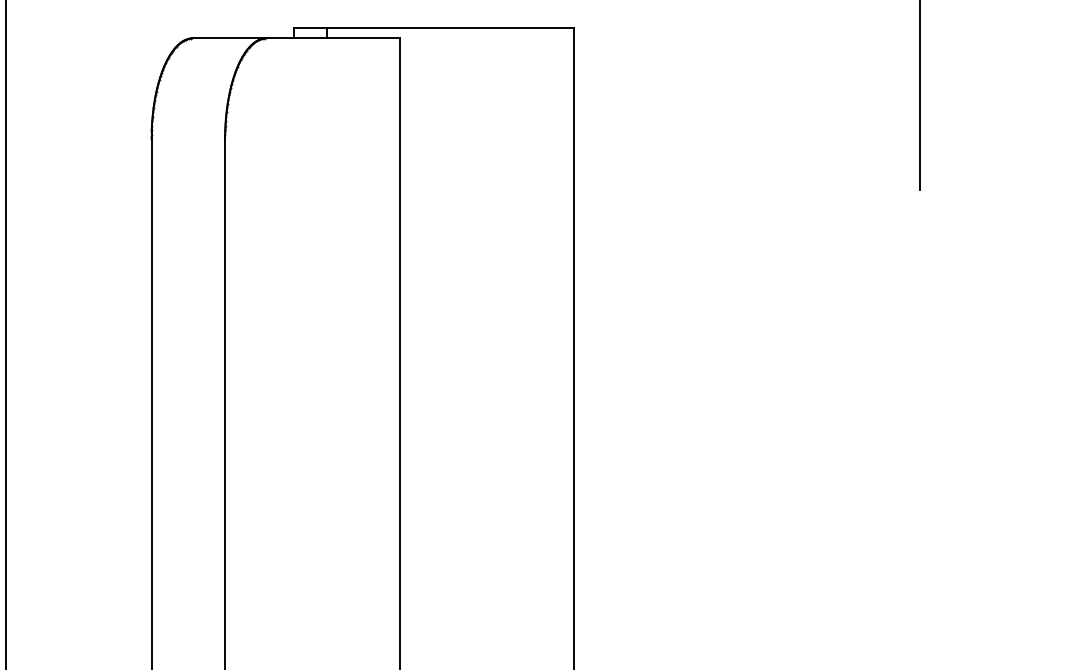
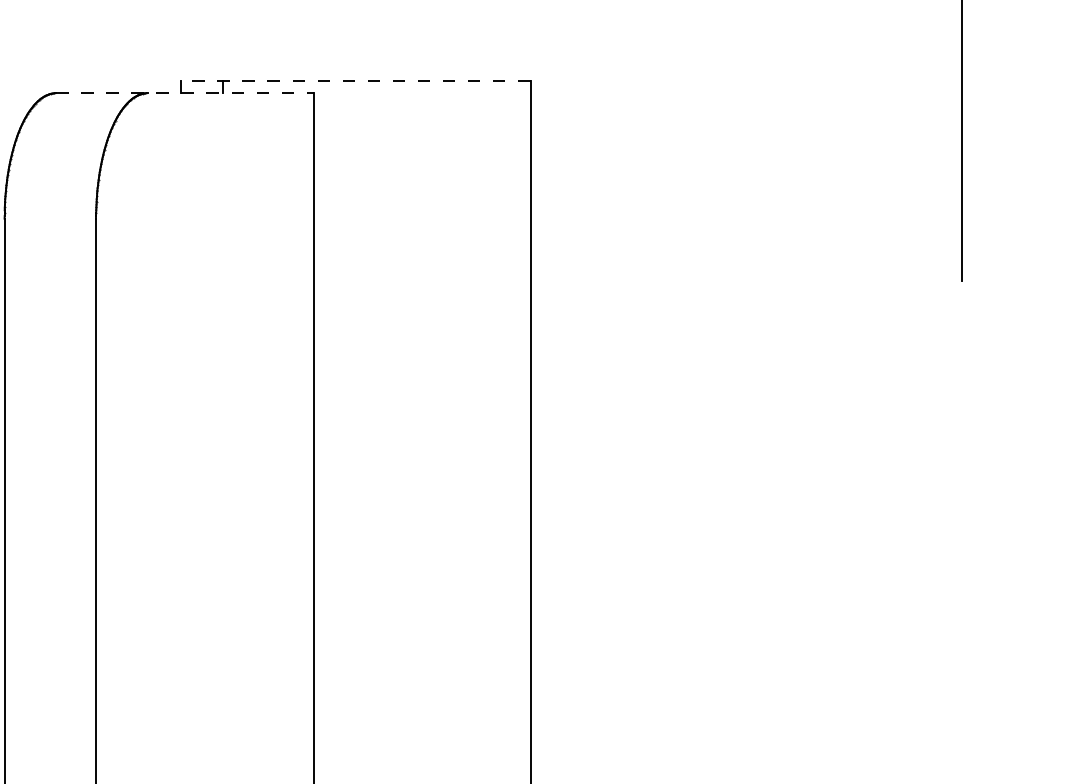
line: (433, 28) -> (355, 80), solid -> dashed
line: (296, 38) -> (185, 93), solid -> dashed

